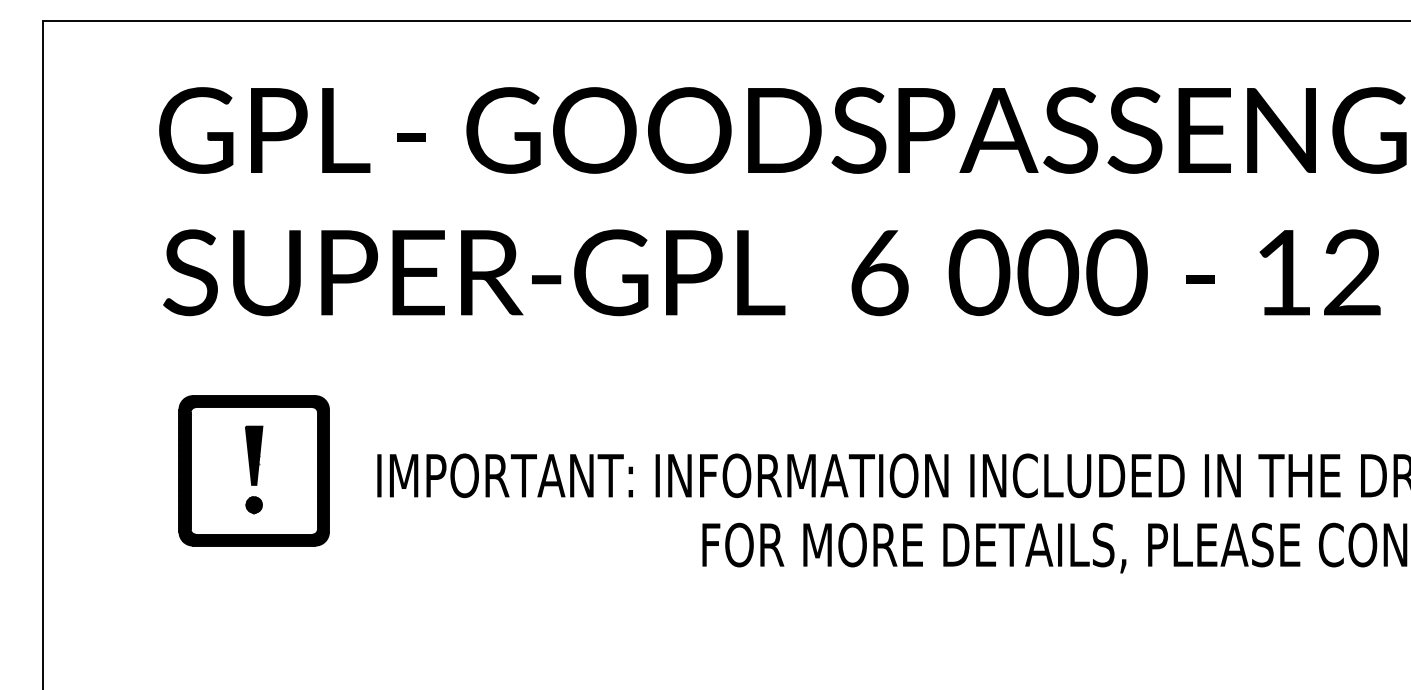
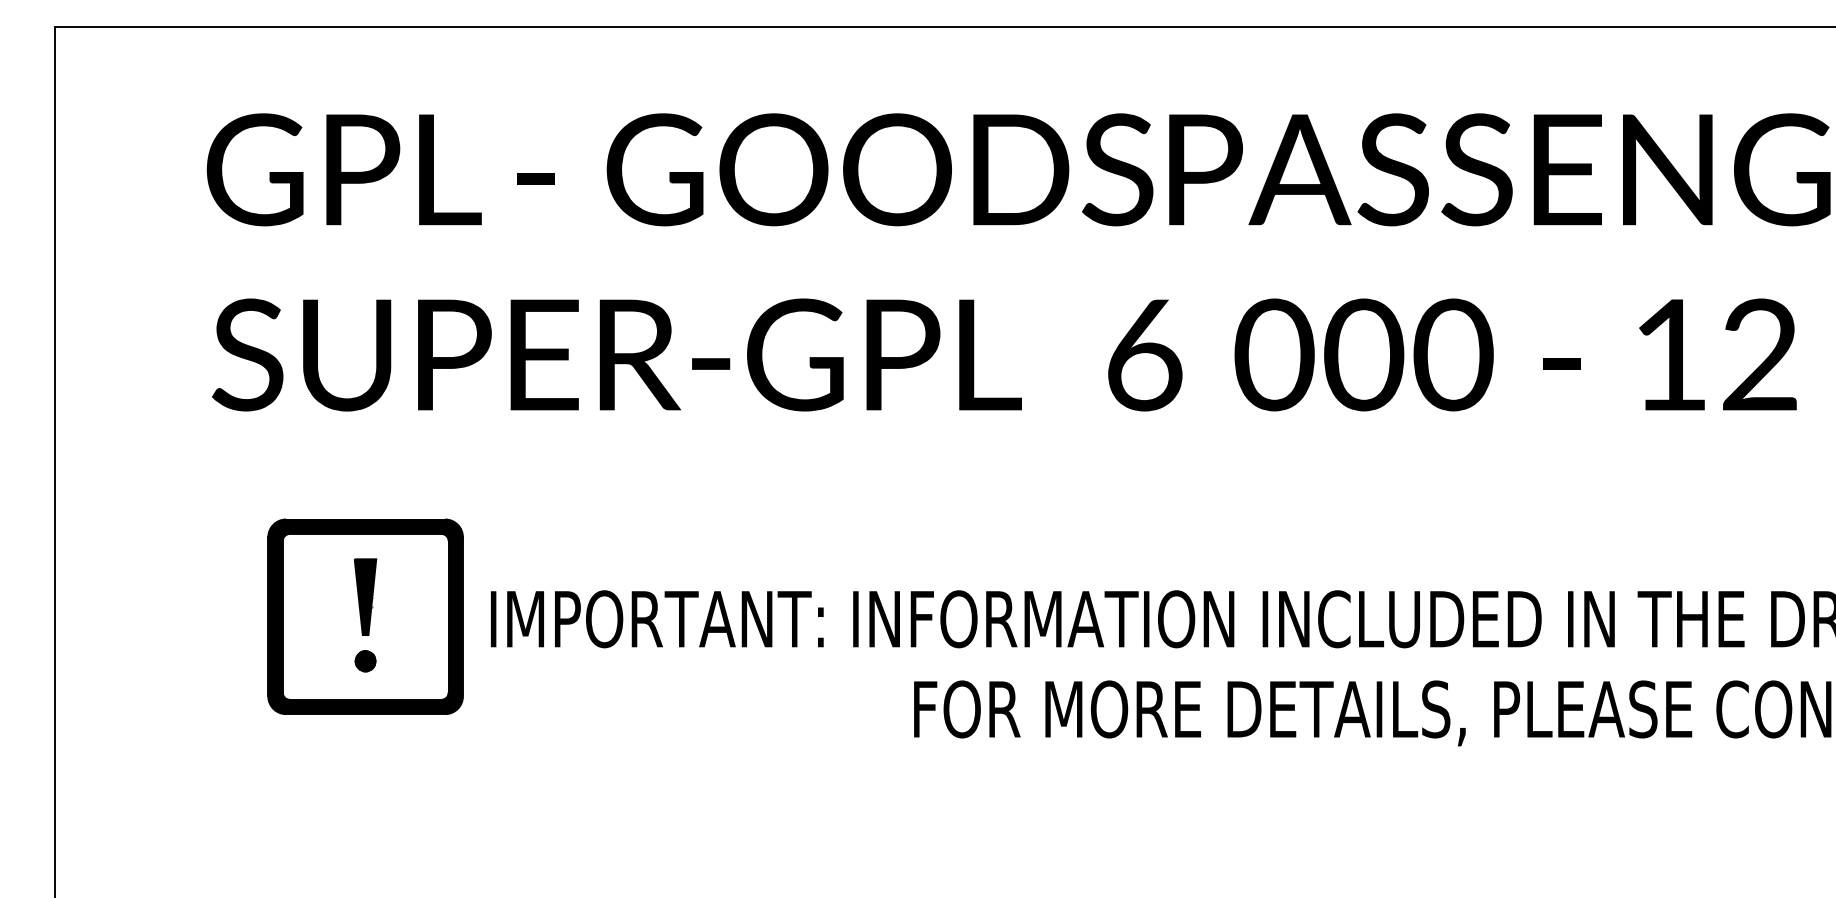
part: (254, 470) -> (365, 616), moved

